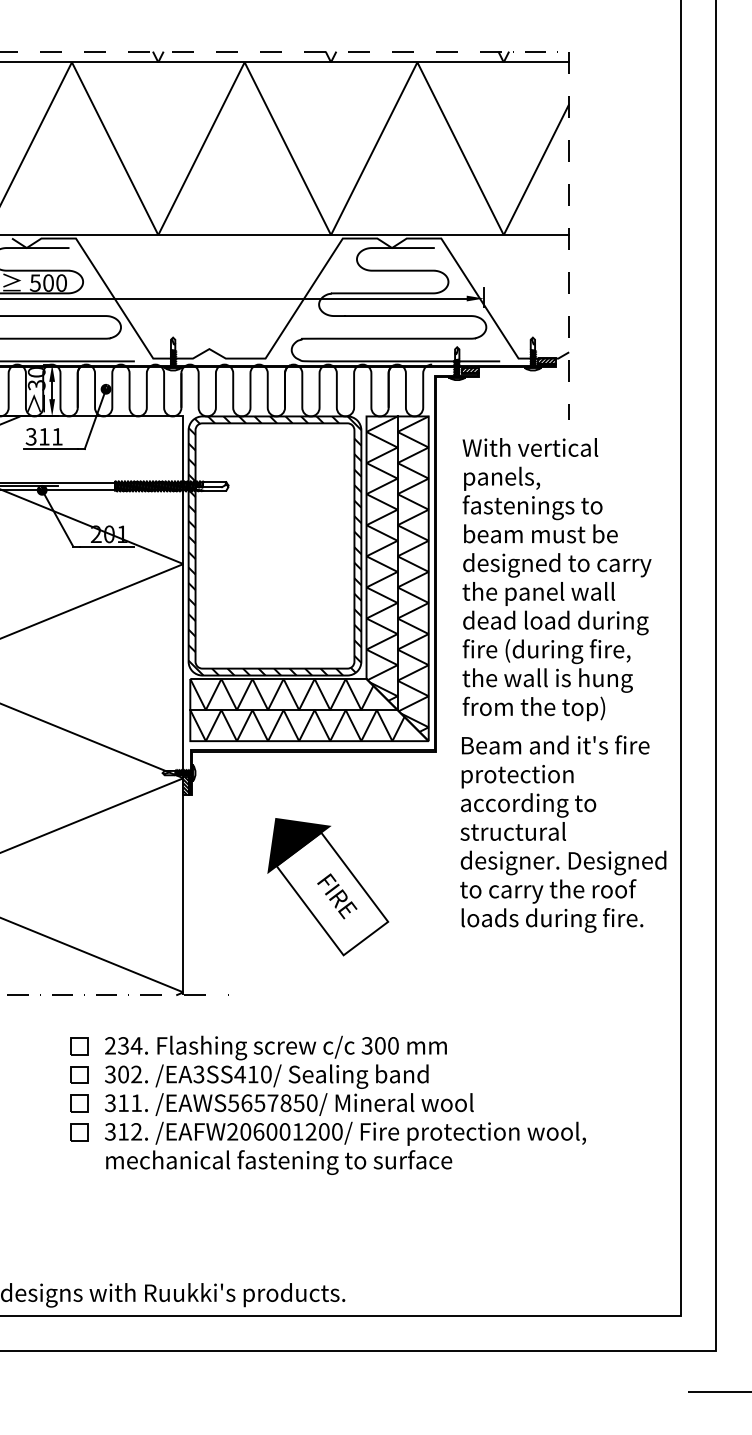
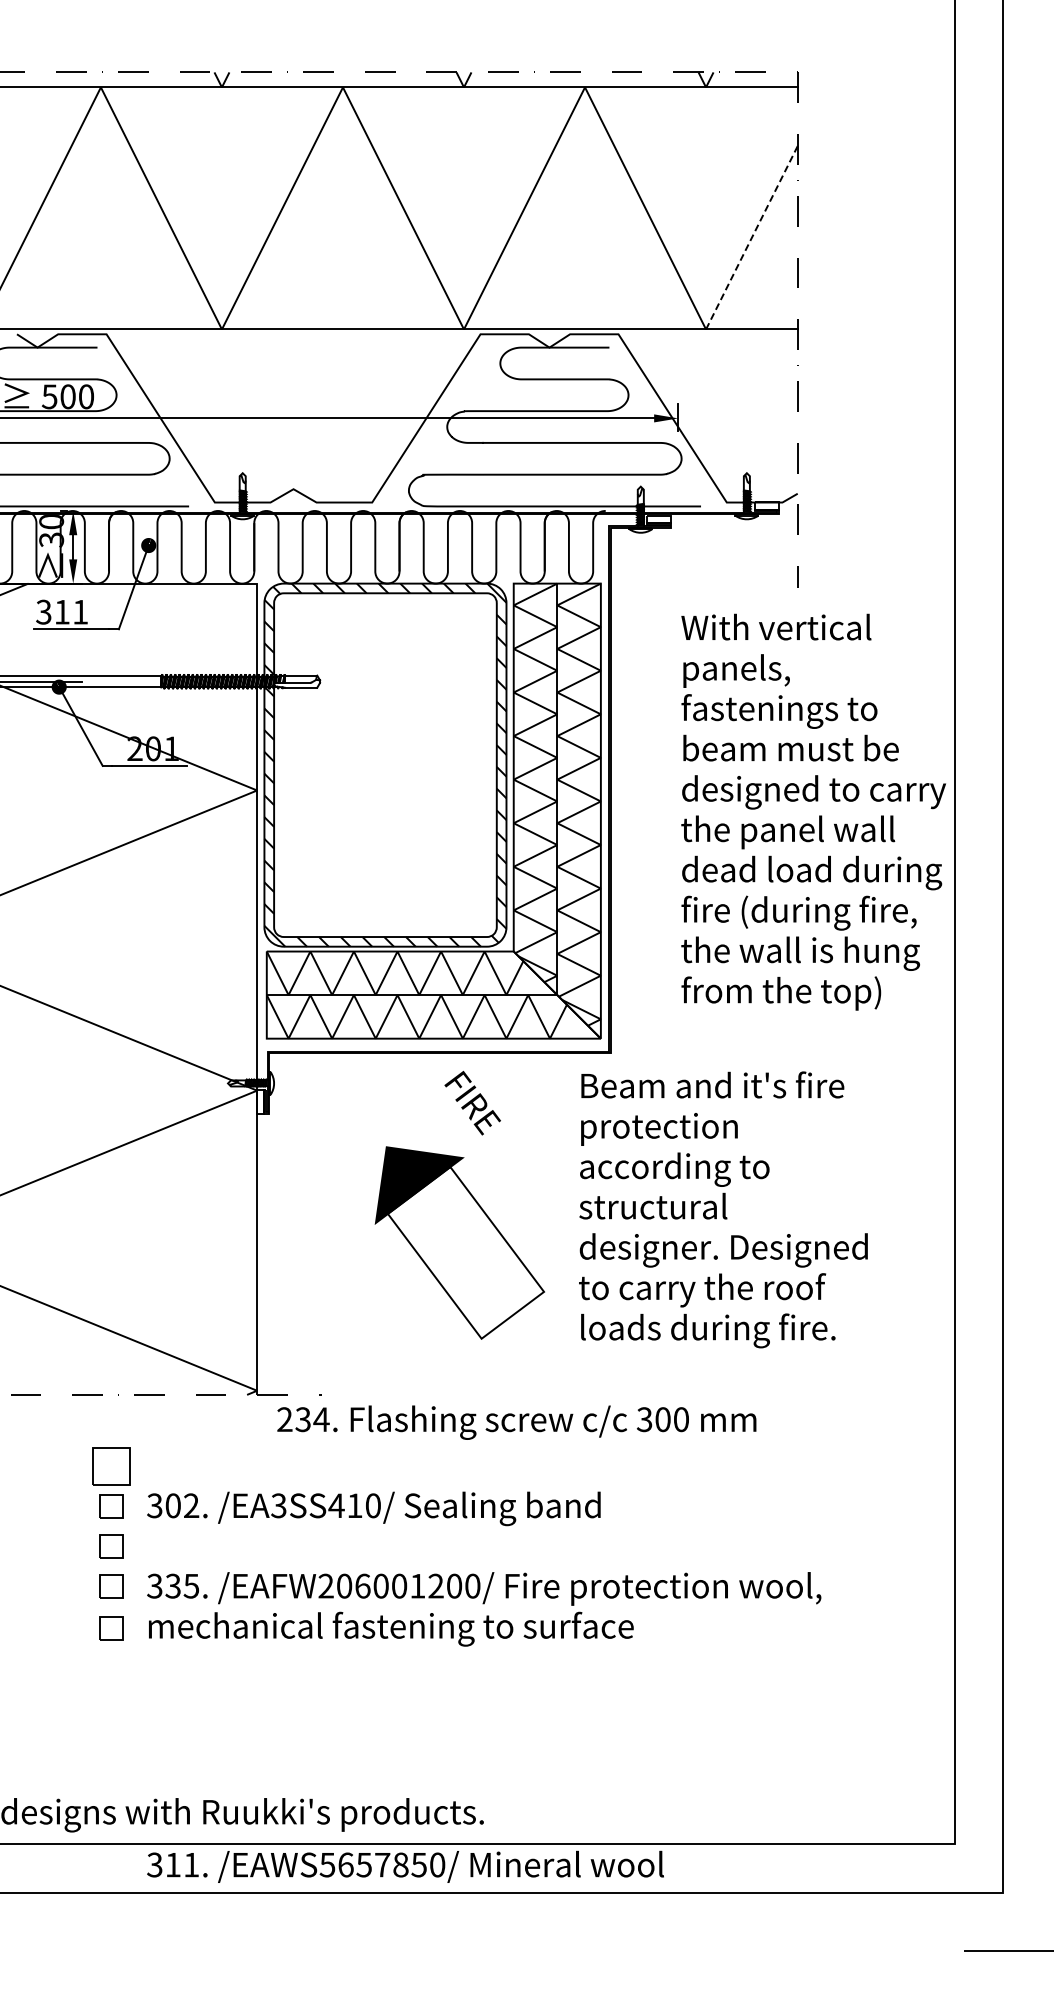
line: (536, 170) -> (751, 238), solid -> dashed
hatch: (546, 360) -> (766, 505), removed
hatch: (469, 370) -> (658, 519), removed
text: (556, 579) -> (813, 811), moved
hatch: (185, 786) -> (260, 1101), removed
text: (563, 833) -> (723, 1209), moved
text: (337, 896) -> (472, 1103), moved
part: (79, 1046) -> (111, 1466), size x1.6
text: (275, 1047) -> (516, 1422), moved
text: (289, 1104) -> (405, 1866), moved
text: (130, 1131) -> (182, 1585), 312. -> 335.
part: (79, 1162) -> (111, 1628), added

